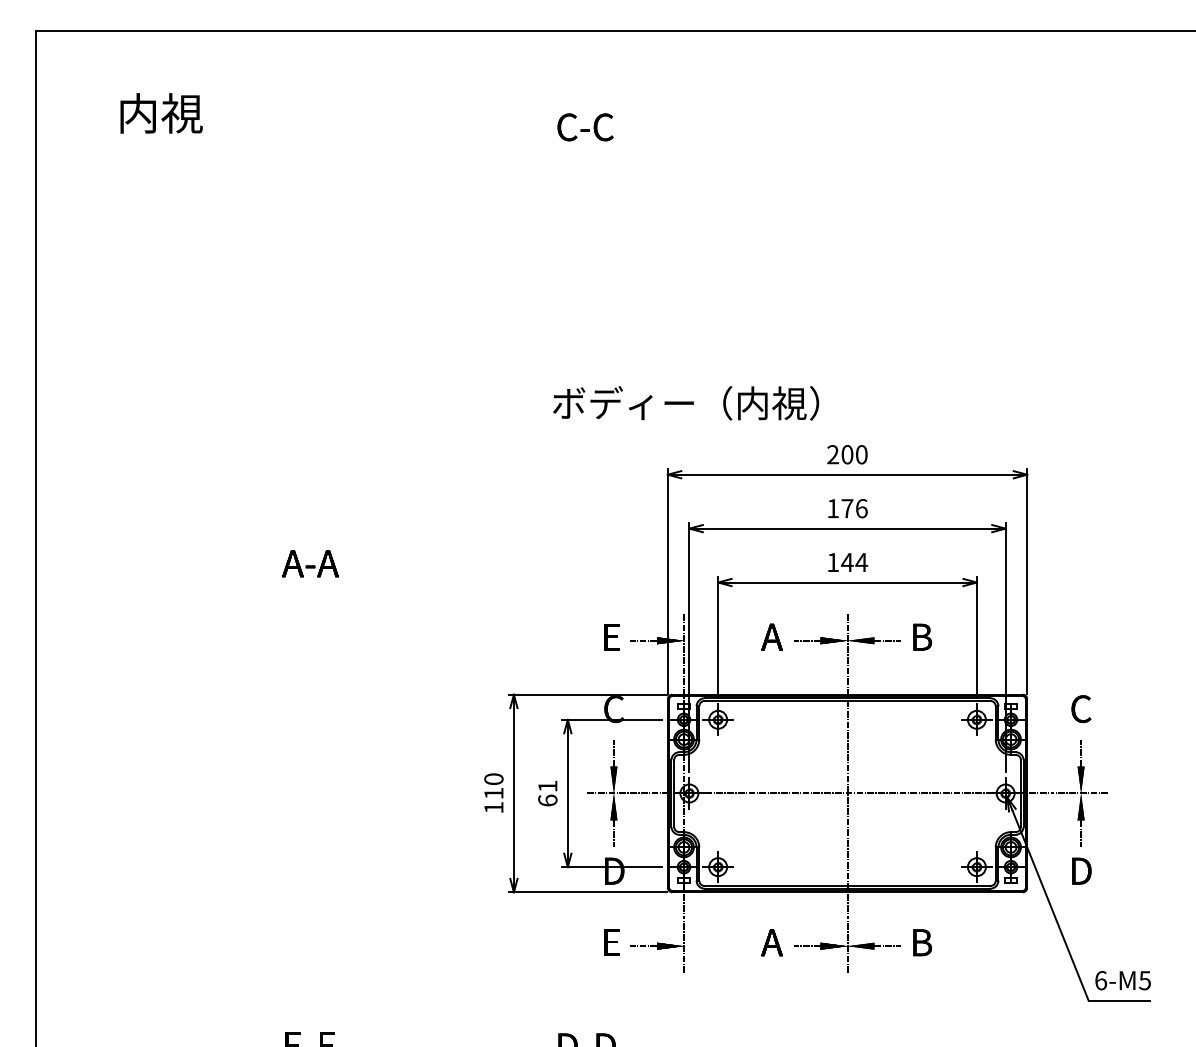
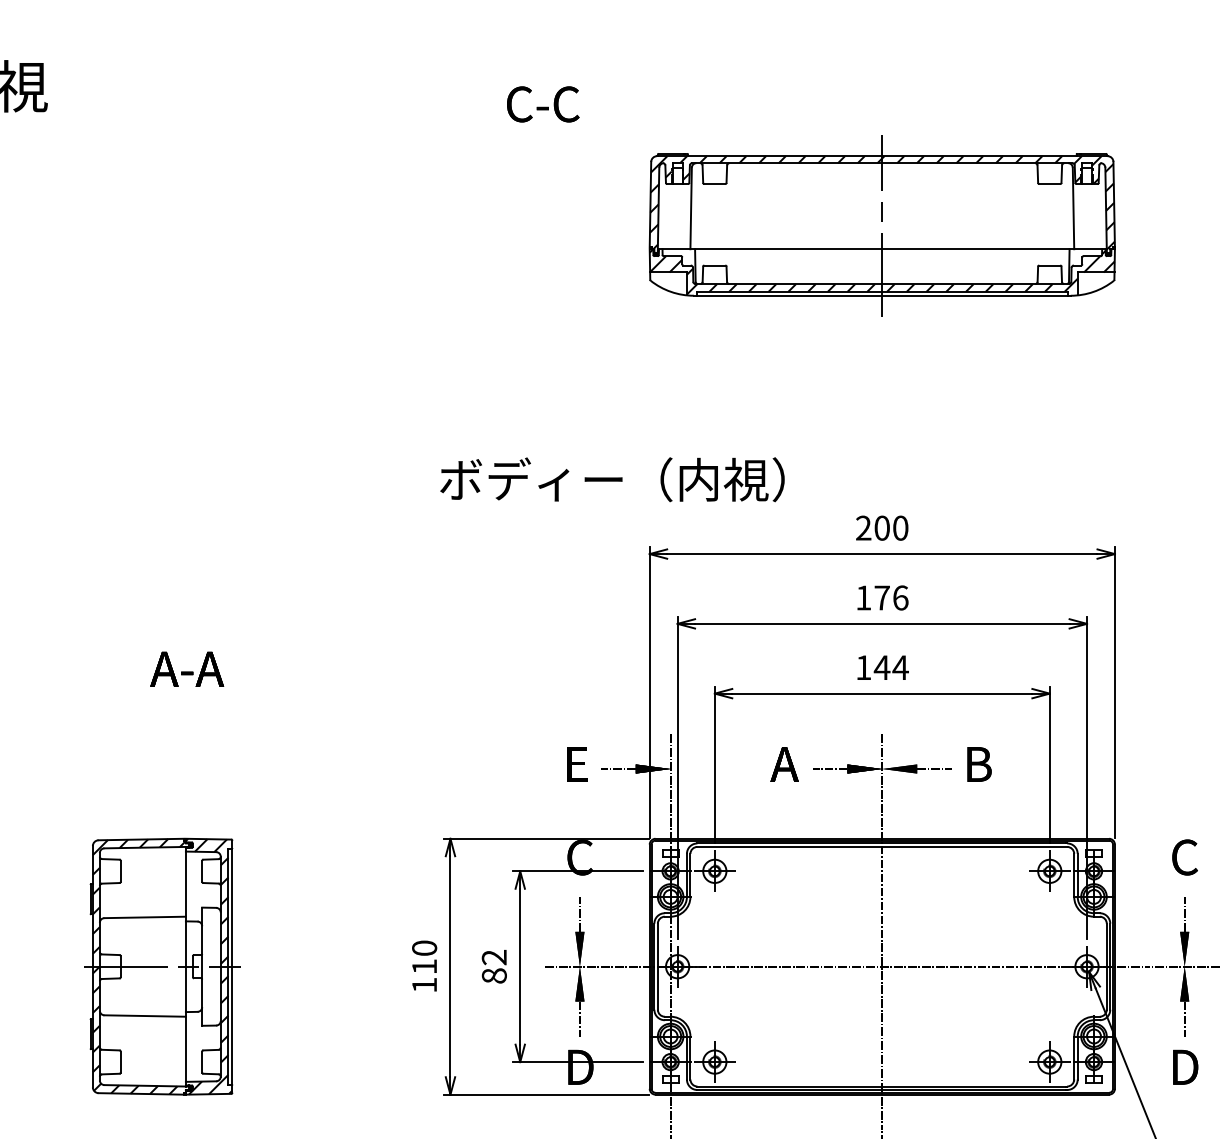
part: (847, 220) -> (882, 224), added
text: (686, 403) -> (613, 479), moved
part: (291, 793) -> (162, 966), added
text: (547, 793) -> (493, 966), 61 -> 82

